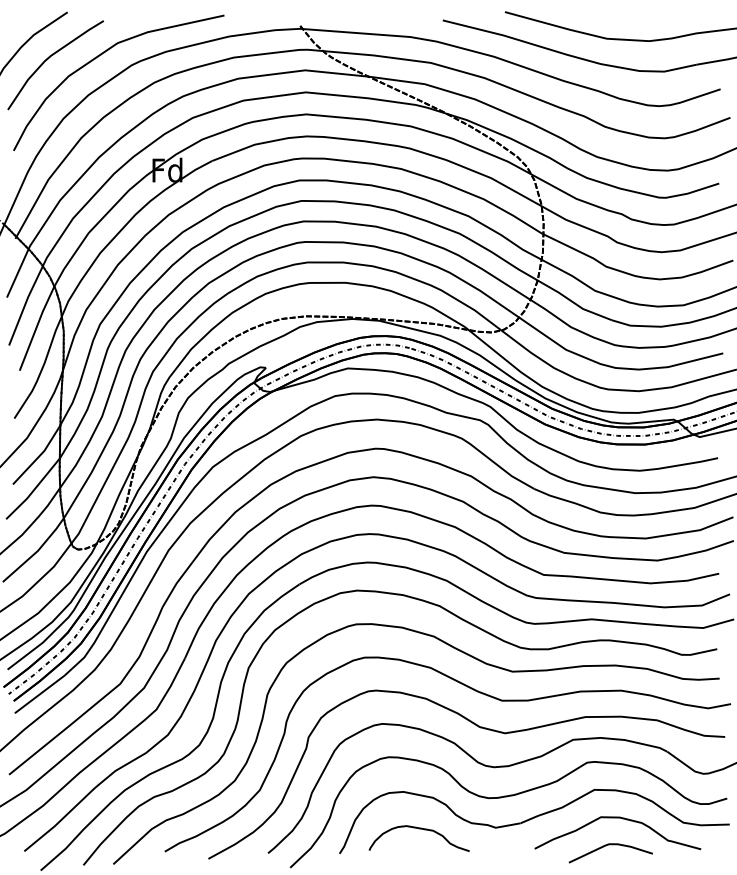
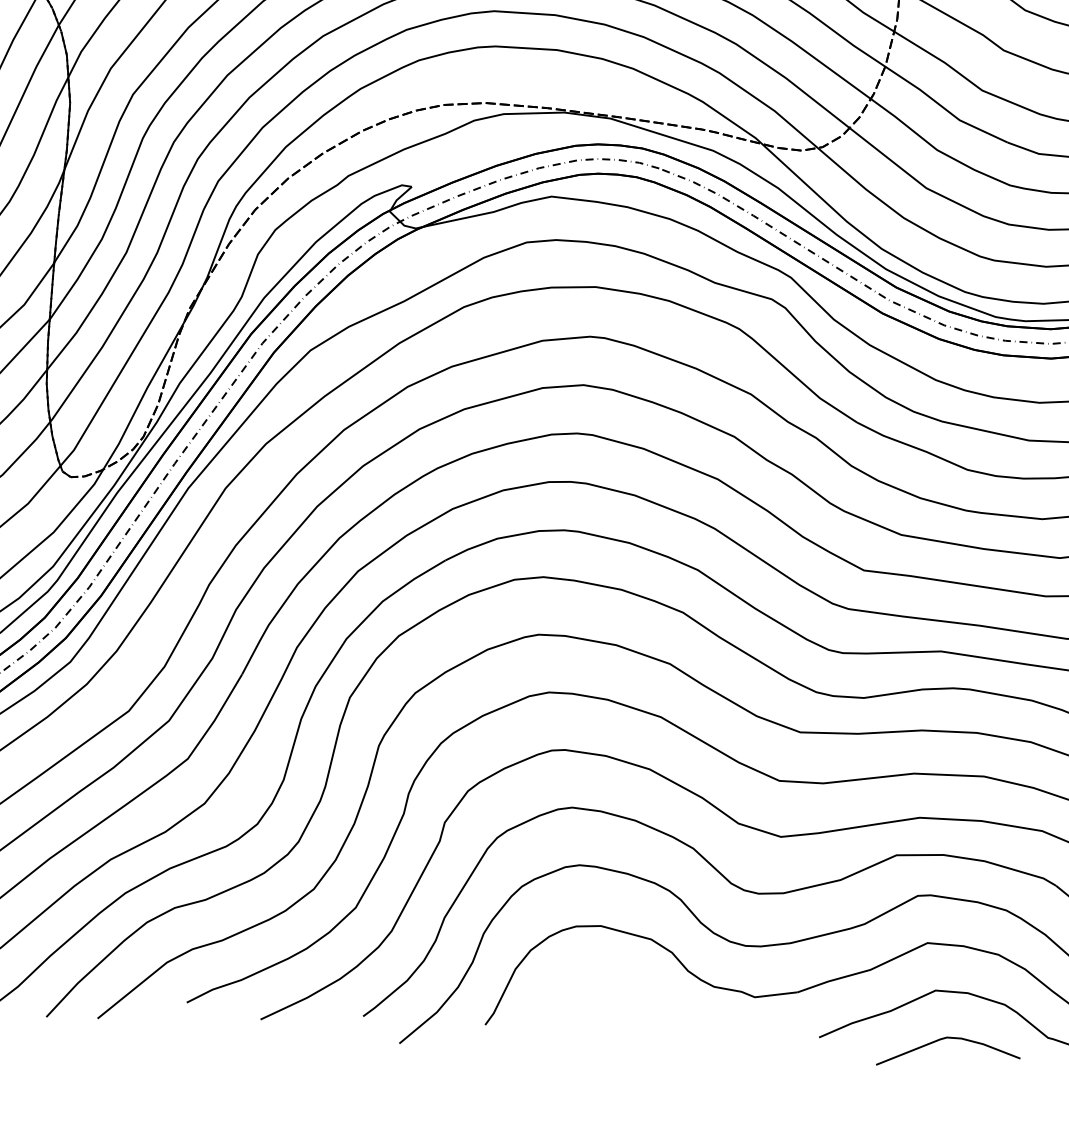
curve: (418, 829) -> (622, 991), removed

